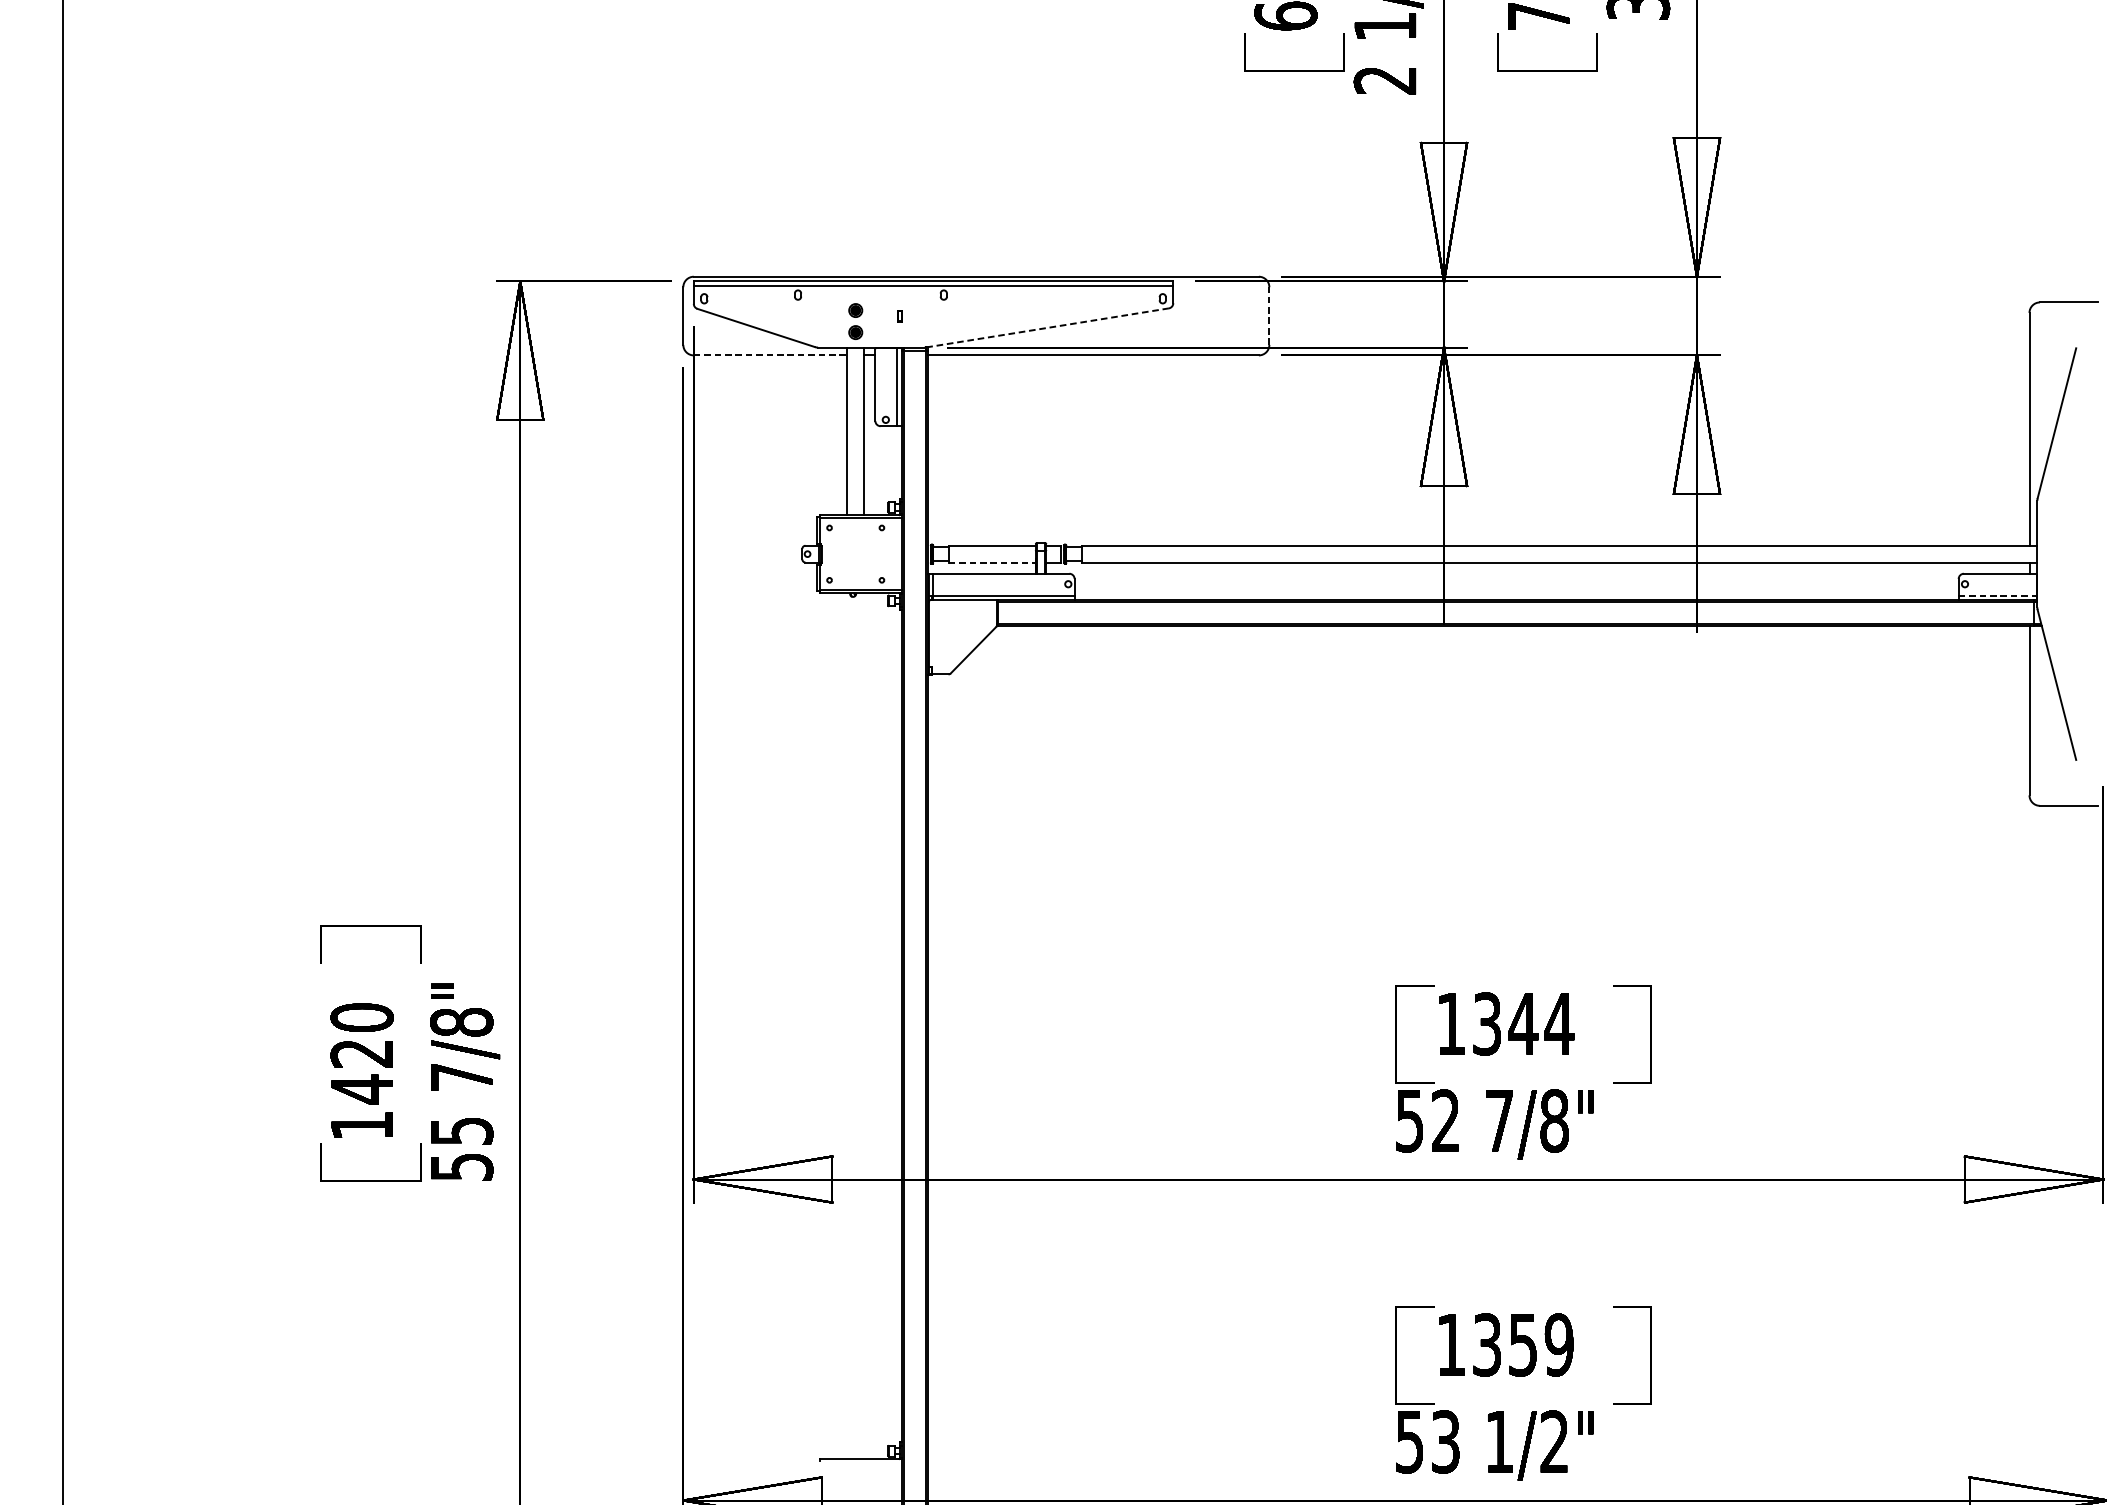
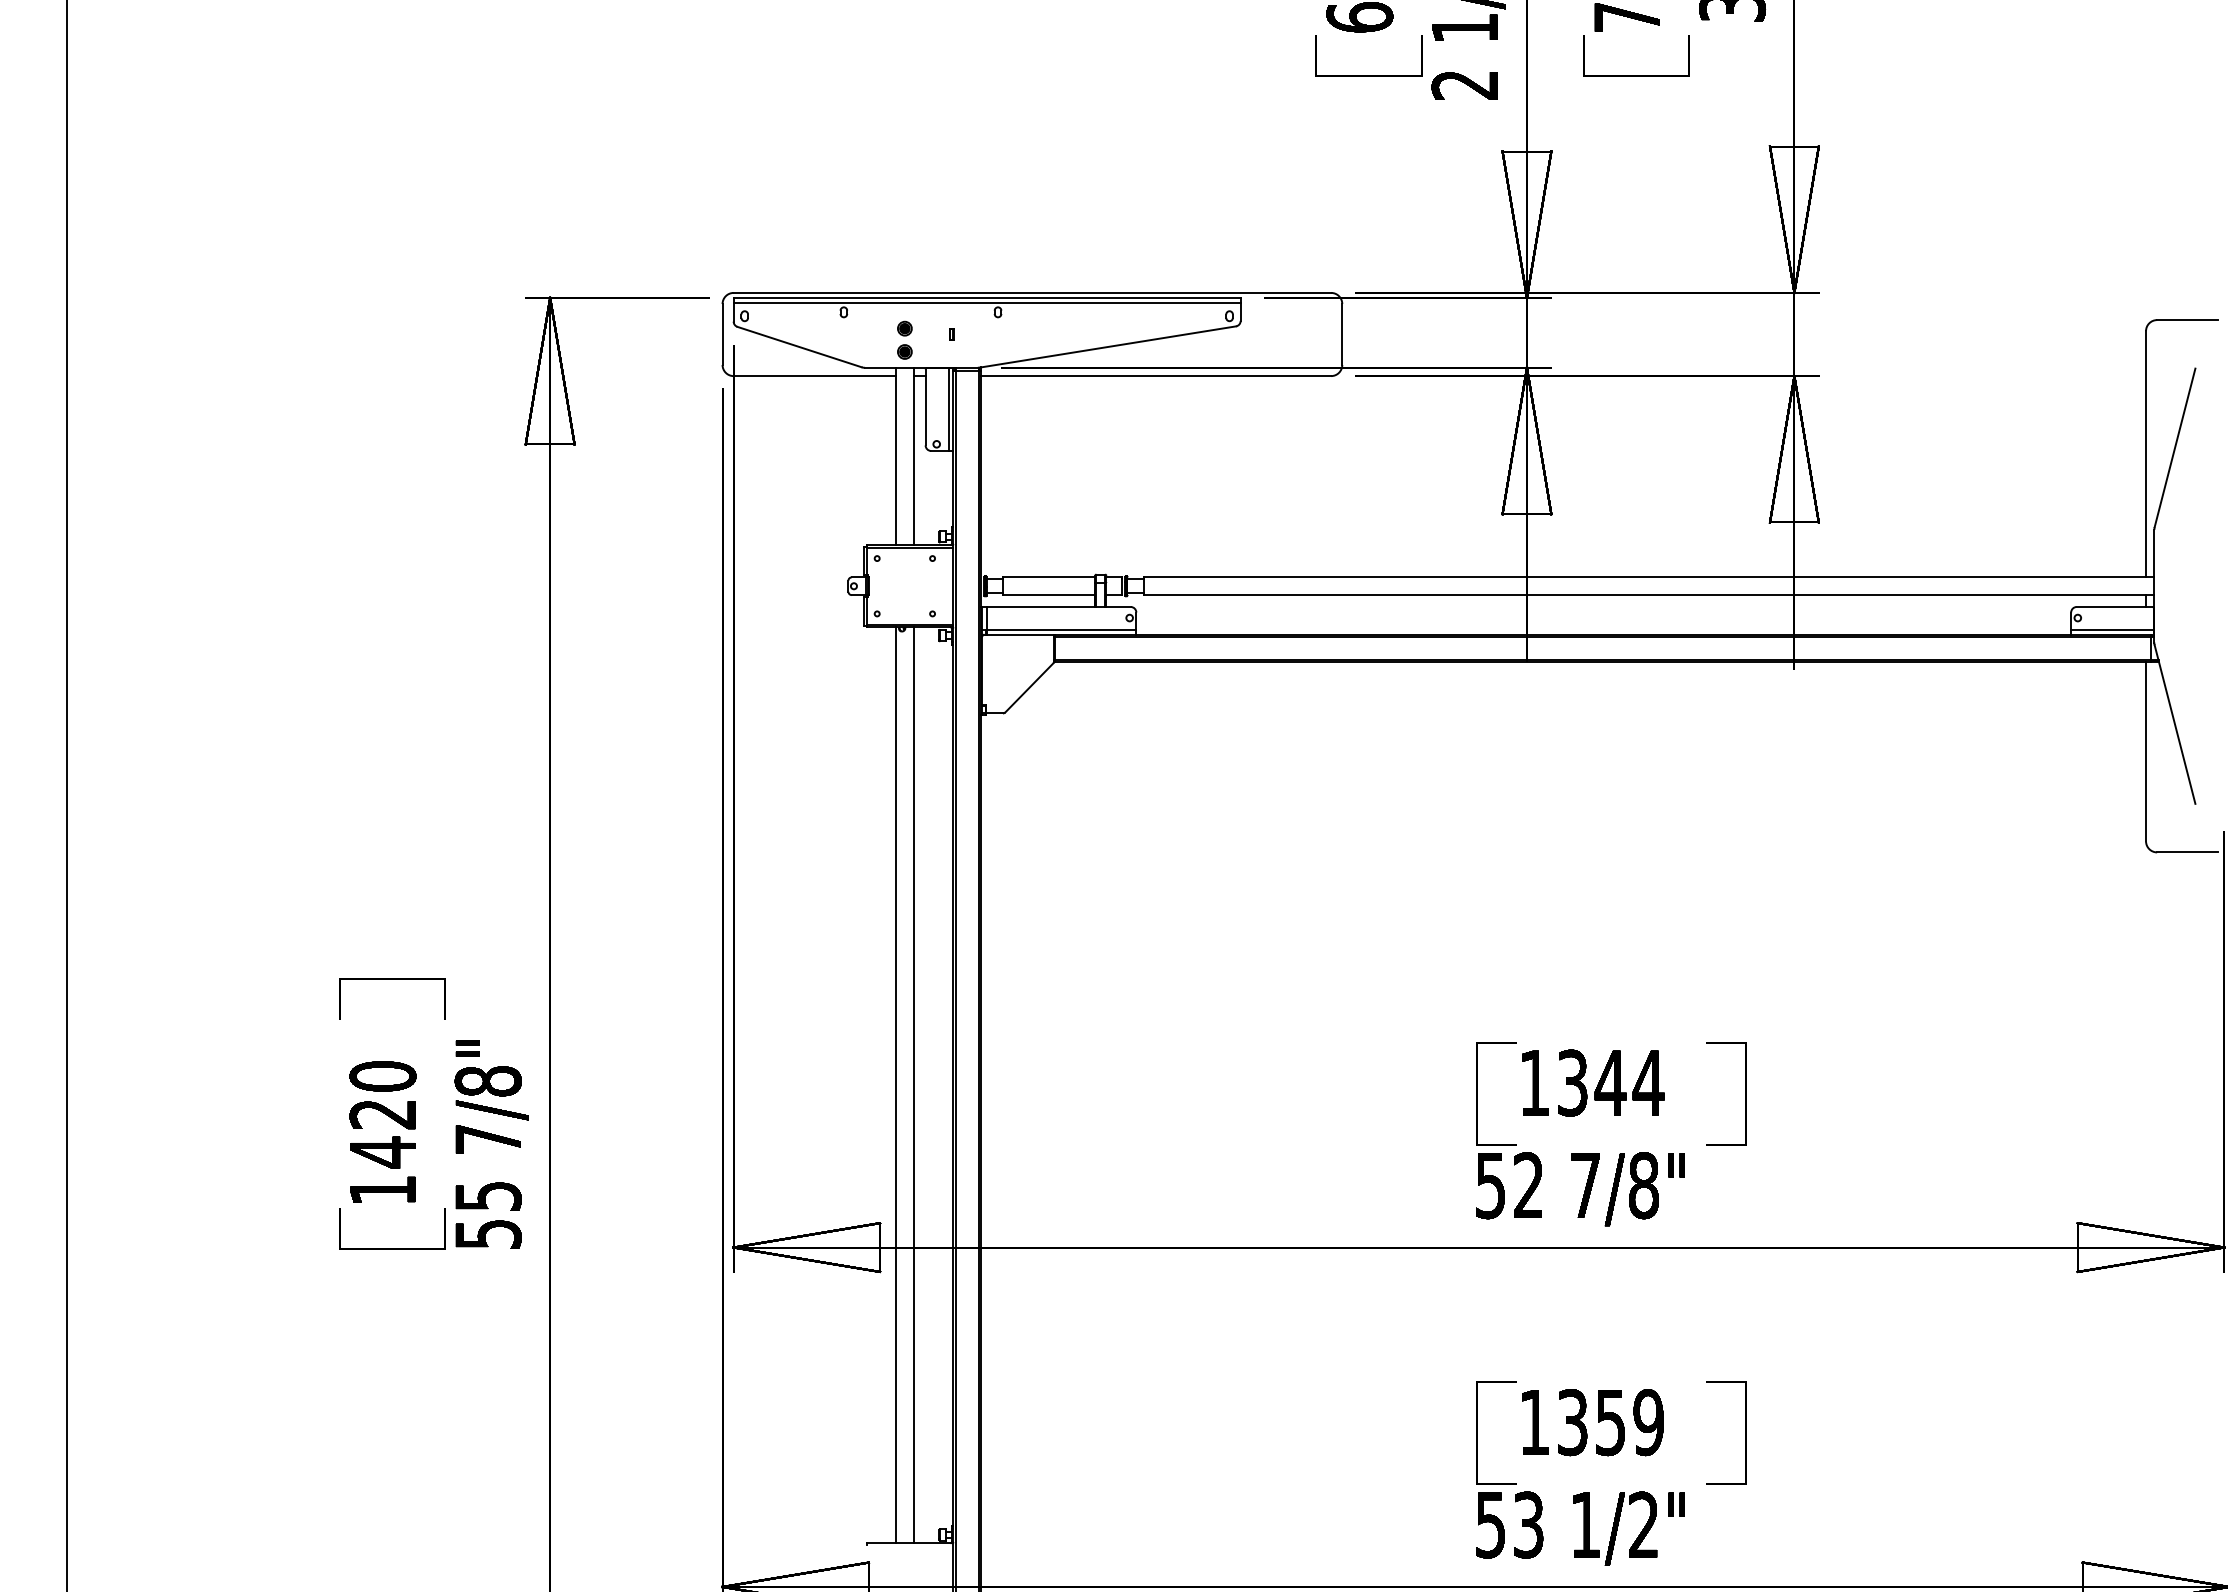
line: (1269, 316) -> (1342, 334), dashed -> solid
line: (1047, 328) -> (1107, 347), dashed -> solid
line: (771, 355) -> (815, 376), dashed -> solid
line: (992, 562) -> (1049, 595), dashed -> solid
line: (1997, 595) -> (2112, 630), dashed -> solid
line: (847, 1026) -> (896, 1085), added
line: (863, 1026) -> (913, 1085), added

